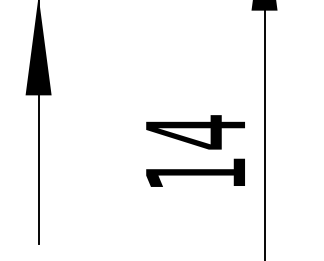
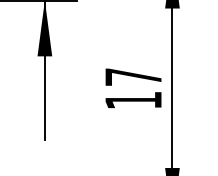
text: (195, 130) -> (133, 76), 14 -> 17

